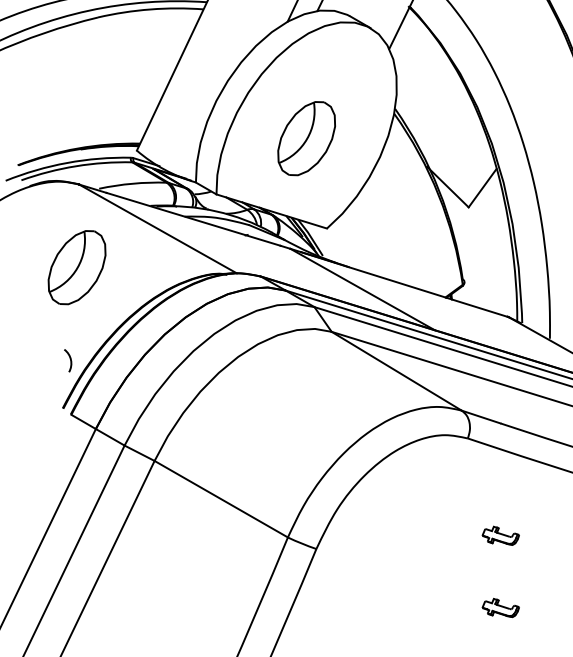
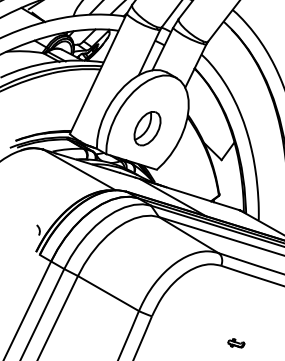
part: (77, 267) -> (42, 187), removed
part: (501, 536) -> (236, 310), removed

